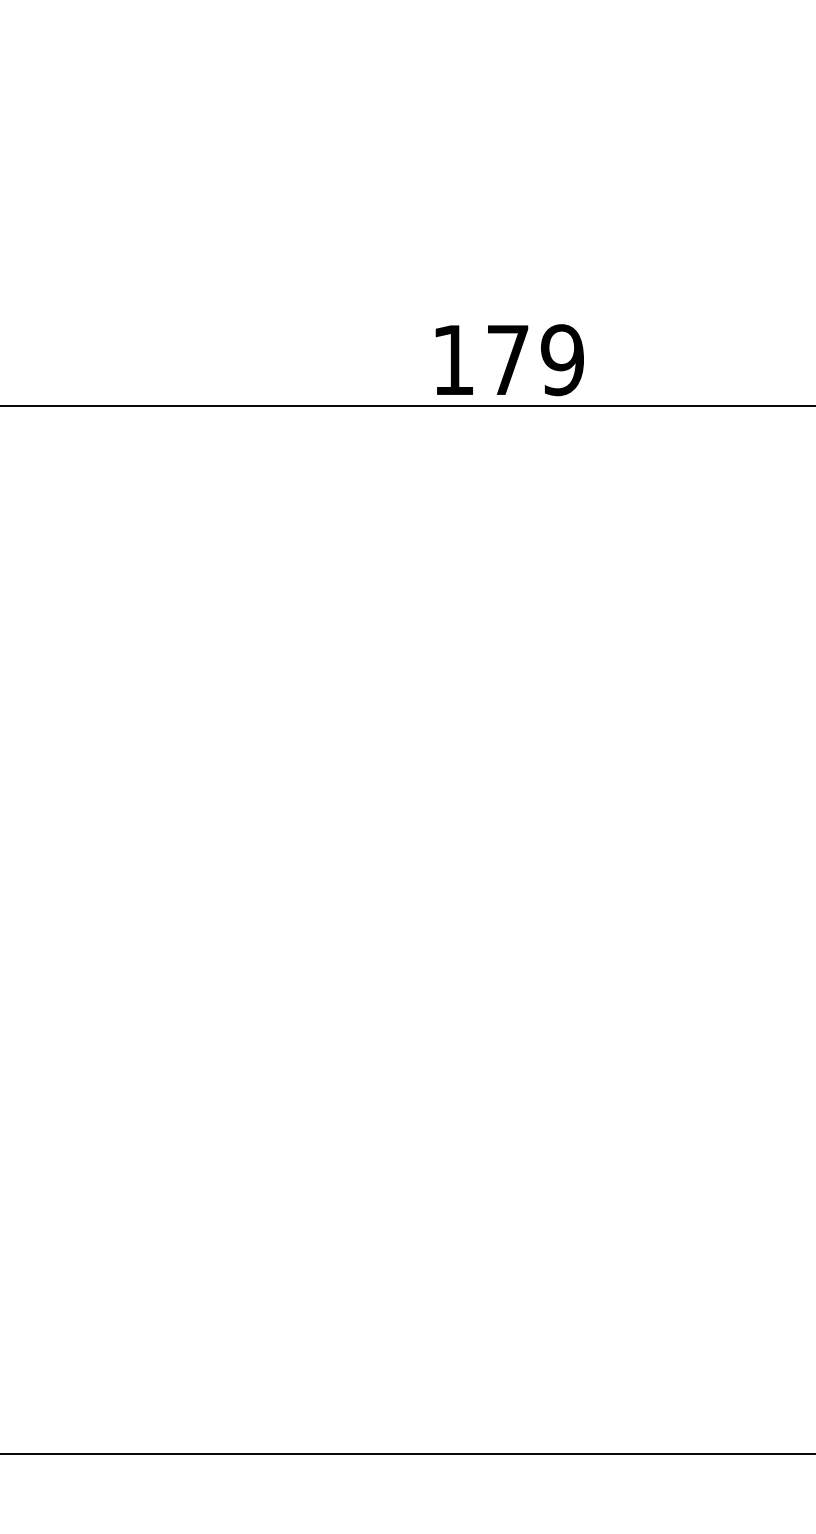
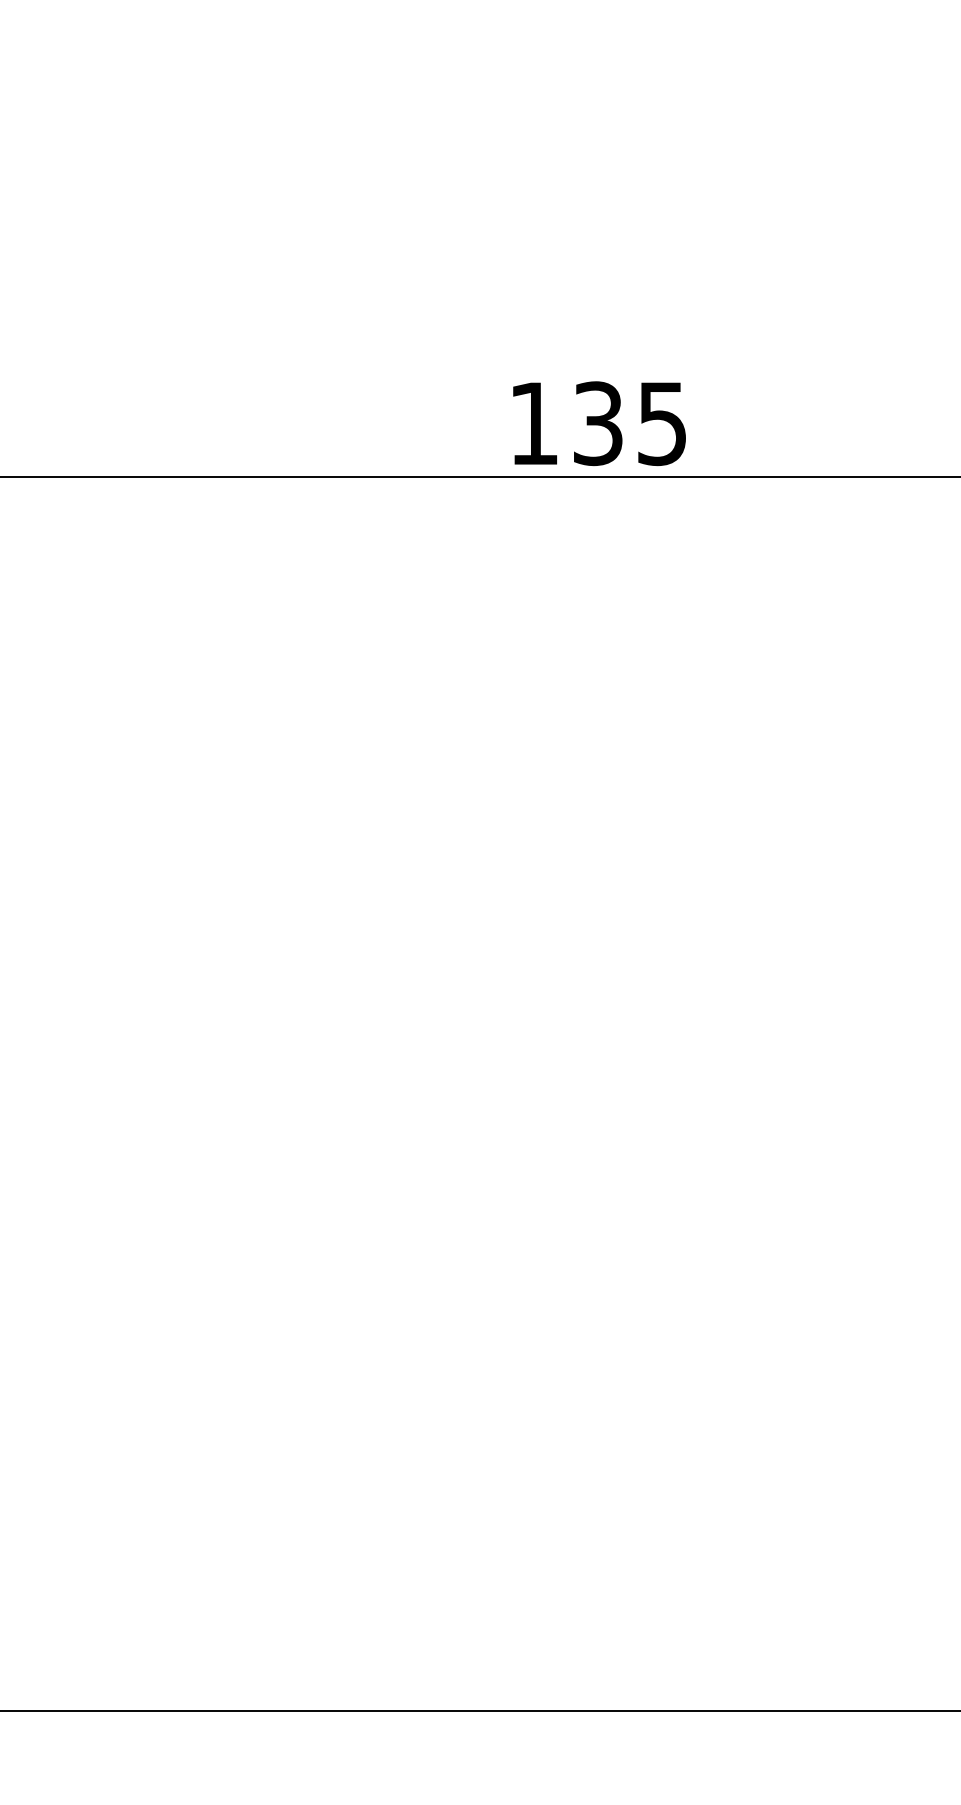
text: (535, 360) -> (630, 423), 179 -> 135

